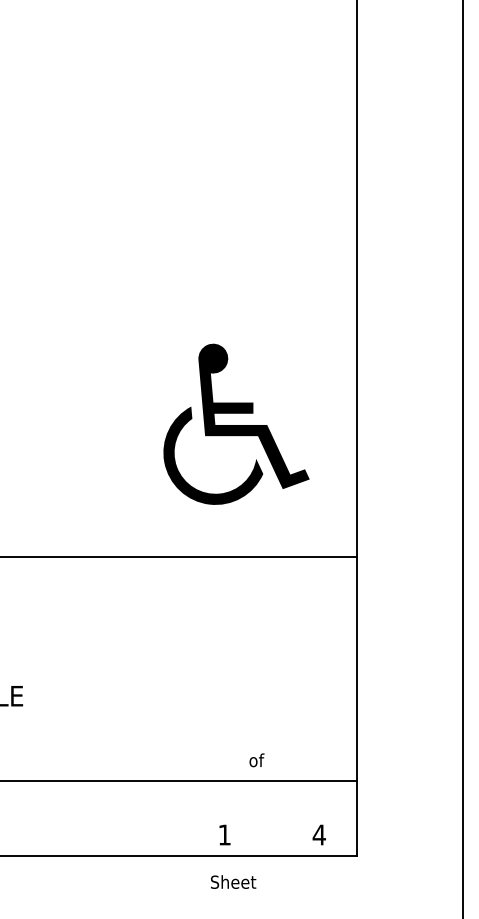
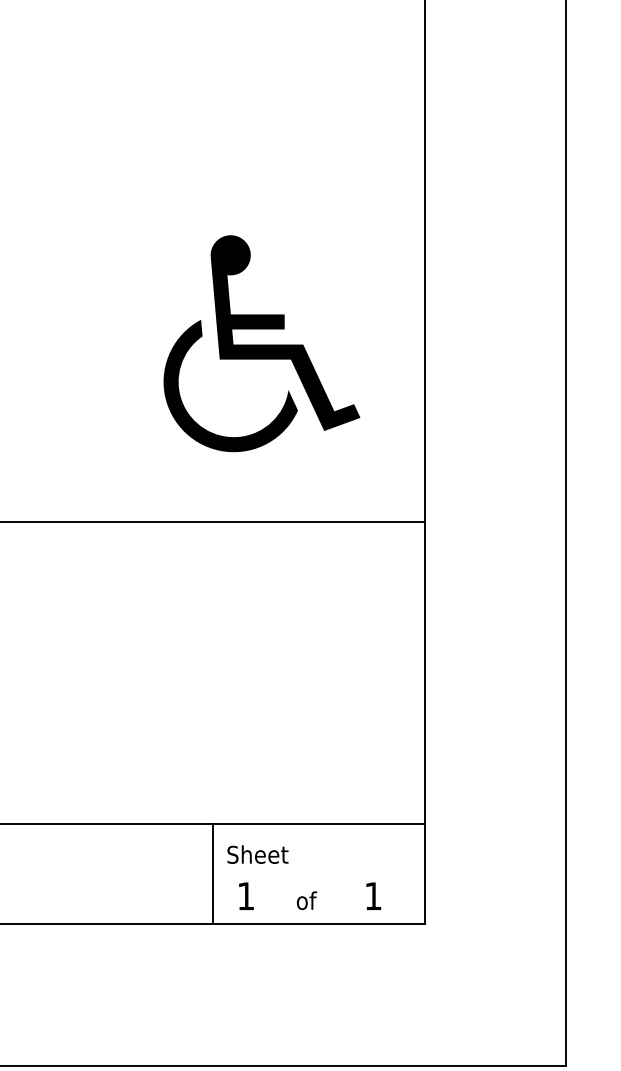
text: (256, 760) -> (306, 900), moved
line: (199, 818) -> (212, 874), added
text: (318, 834) -> (372, 895), 4 -> 1
text: (233, 881) -> (257, 853), moved

